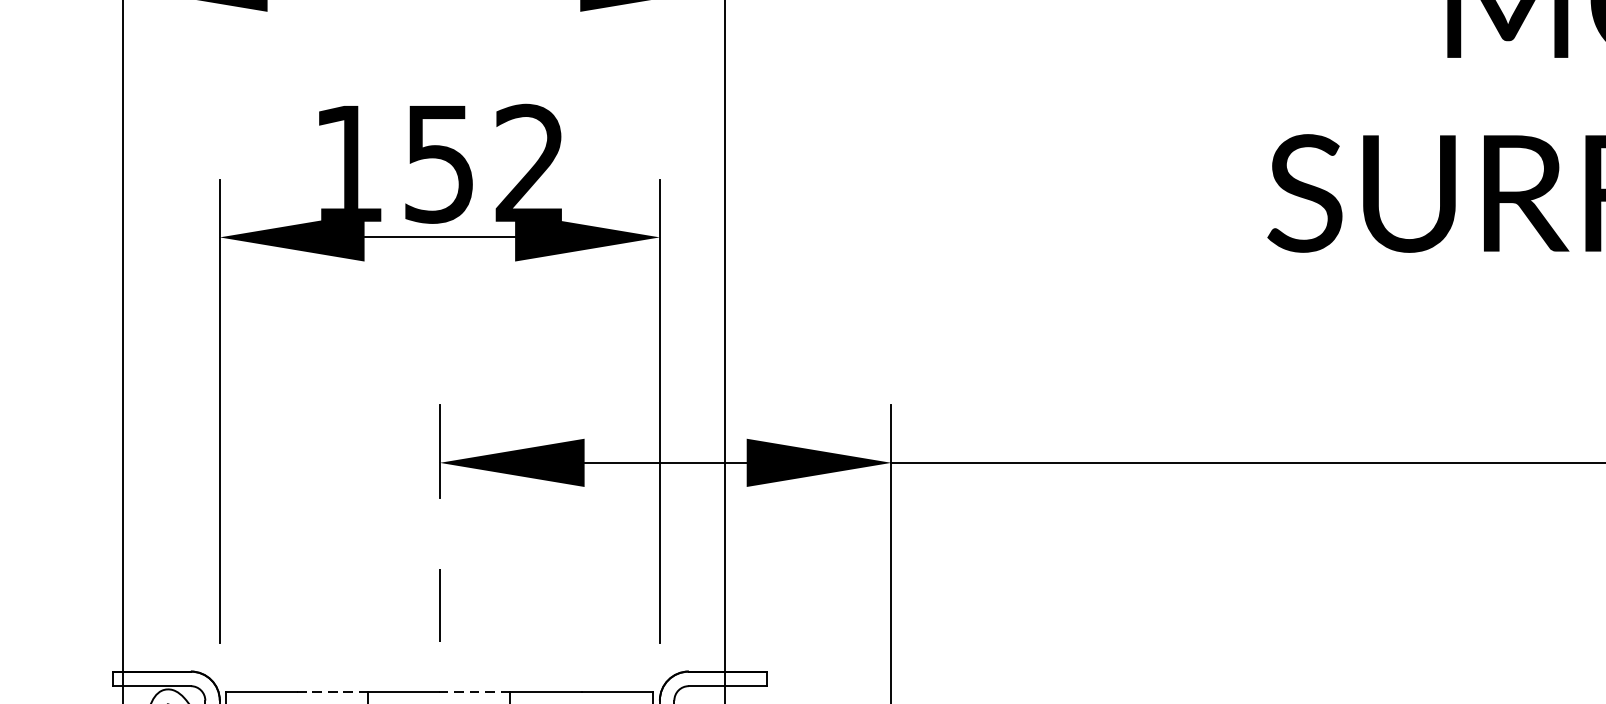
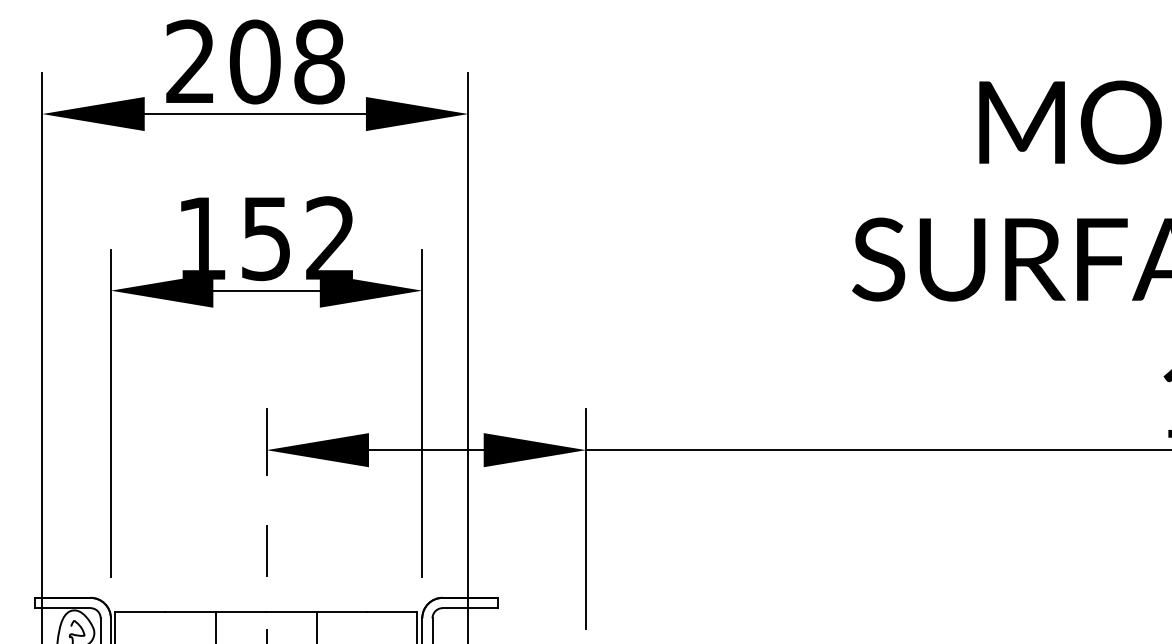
line: (333, 692) -> (191, 612), dashed -> solid
line: (473, 692) -> (290, 612), dashed -> solid

